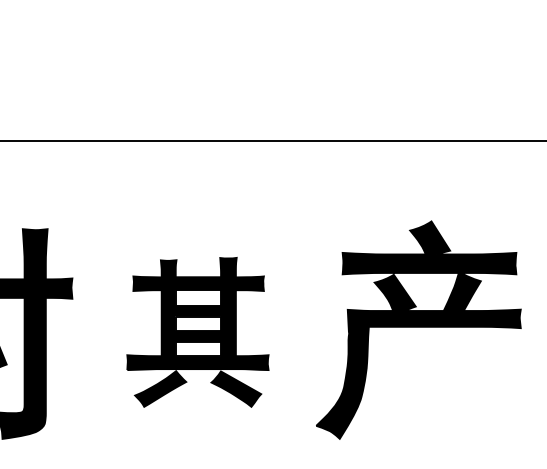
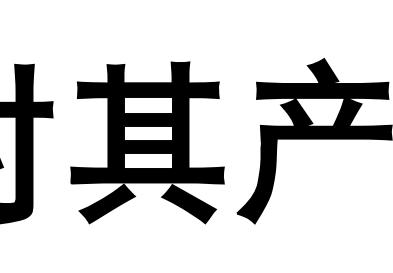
part: (197, 332) -> (147, 142), size x1.43

